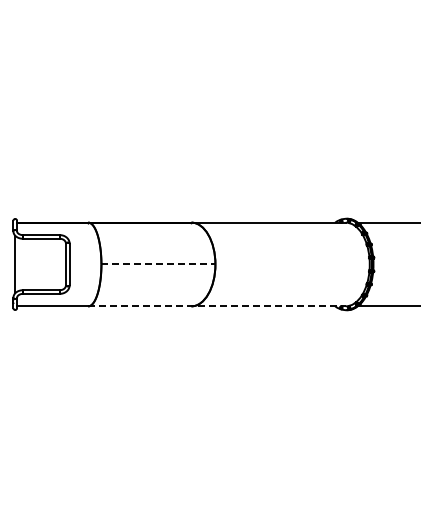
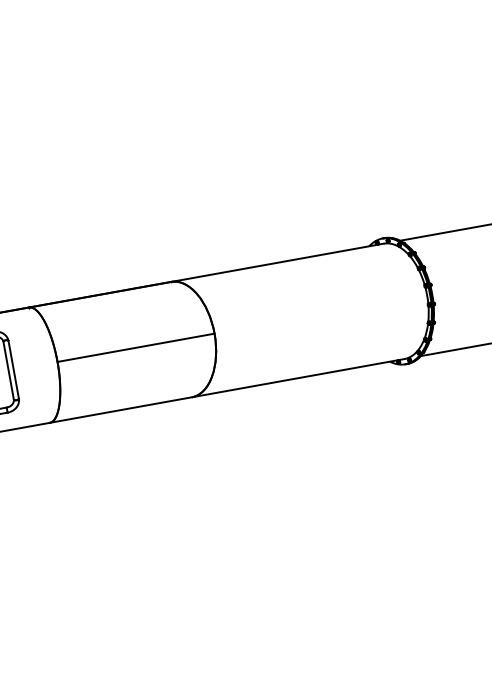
line: (158, 264) -> (136, 347), dashed -> solid
line: (217, 306) -> (227, 391), dashed -> solid

